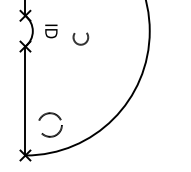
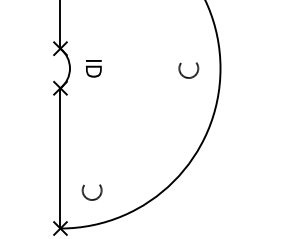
circle: (80, 38) -> (188, 70), moved
circle: (49, 127) -> (91, 192), size x0.62

